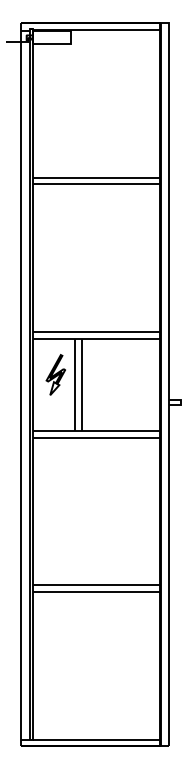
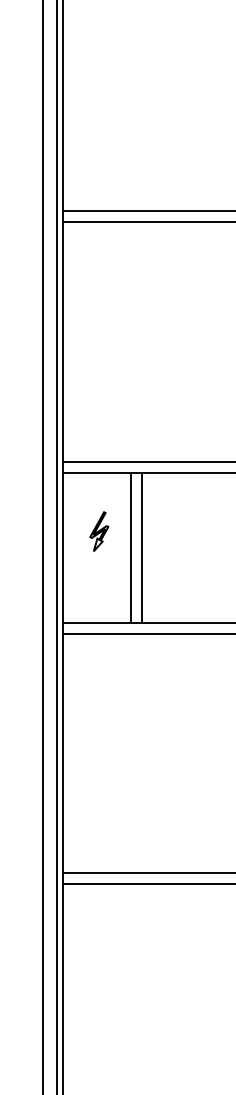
part: (55, 374) -> (98, 530), size x0.6

